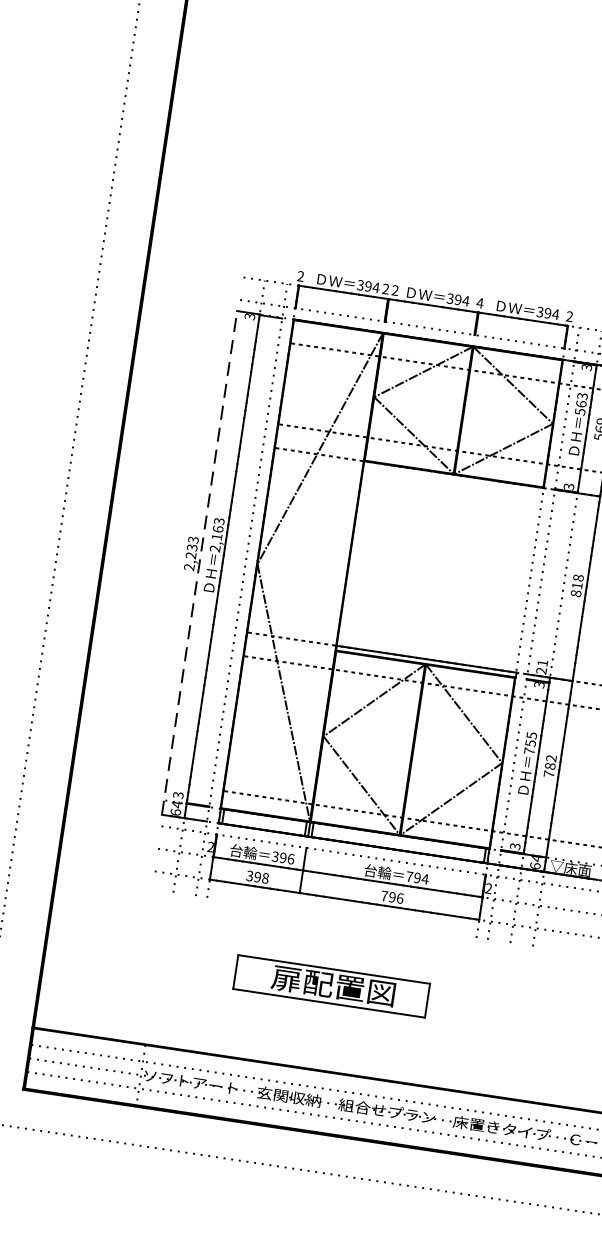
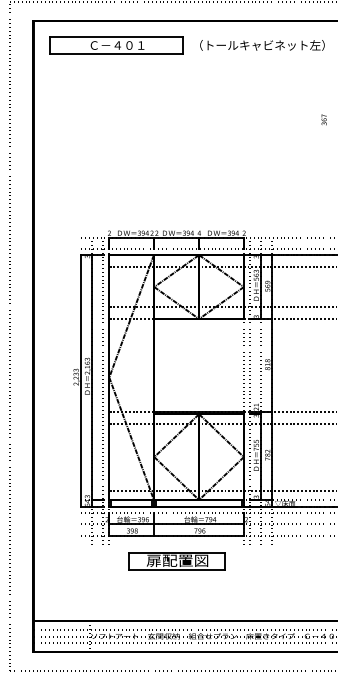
line: (199, 561) -> (80, 380), dashed -> solid
part: (331, 987) -> (176, 561), moved

